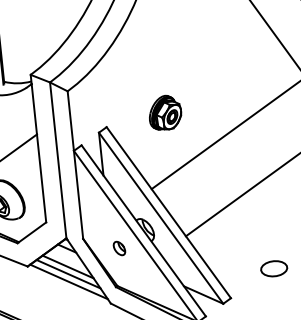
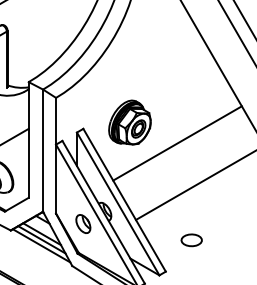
part: (164, 112) -> (129, 122), size x1.67
part: (119, 247) -> (83, 223), size x1.67
part: (273, 269) -> (191, 240), moved

